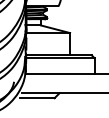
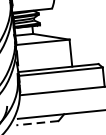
line: (36, 98) -> (36, 123), solid -> dashed

